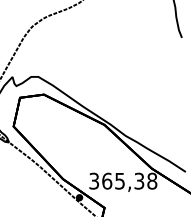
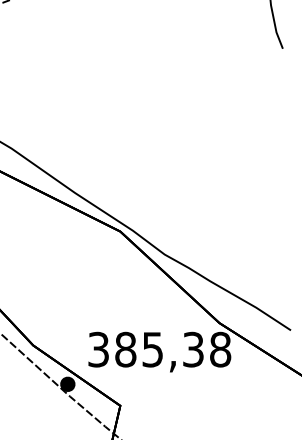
text: (107, 180) -> (126, 348), 365,38 -> 385,38

